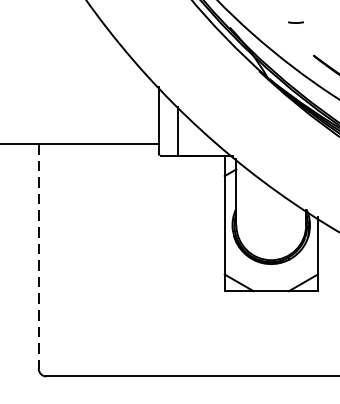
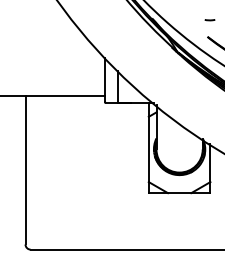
curve: (295, 23) -> (209, 20), moved
line: (38, 257) -> (25, 170), dashed -> solid

